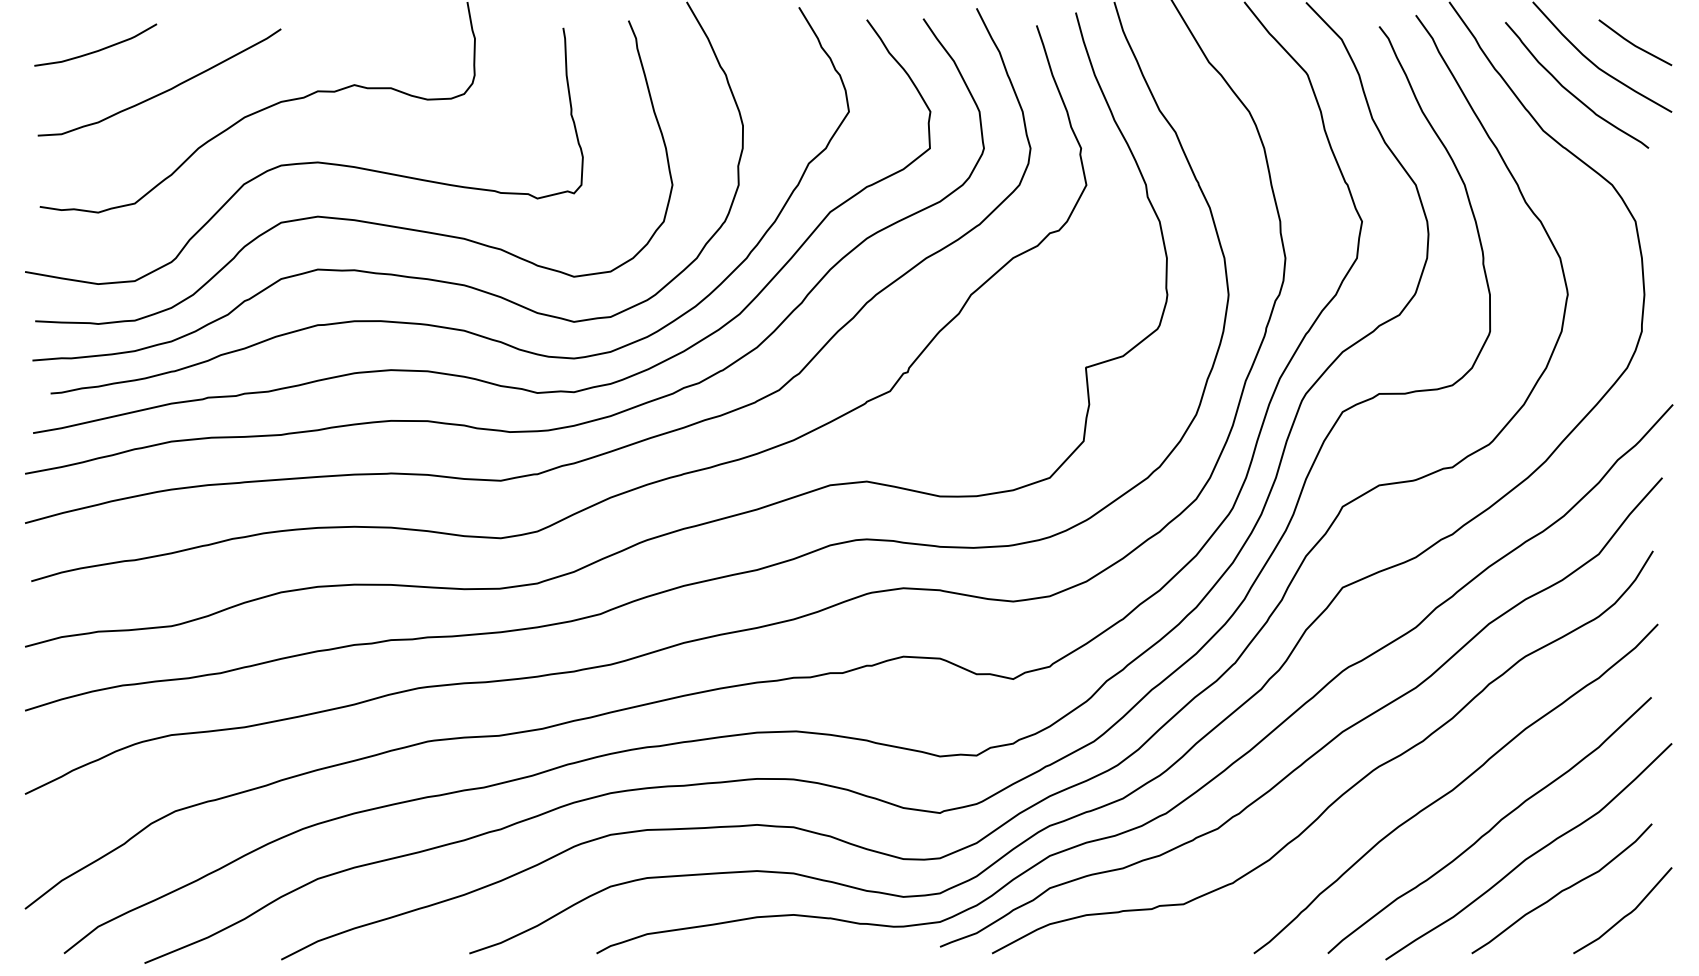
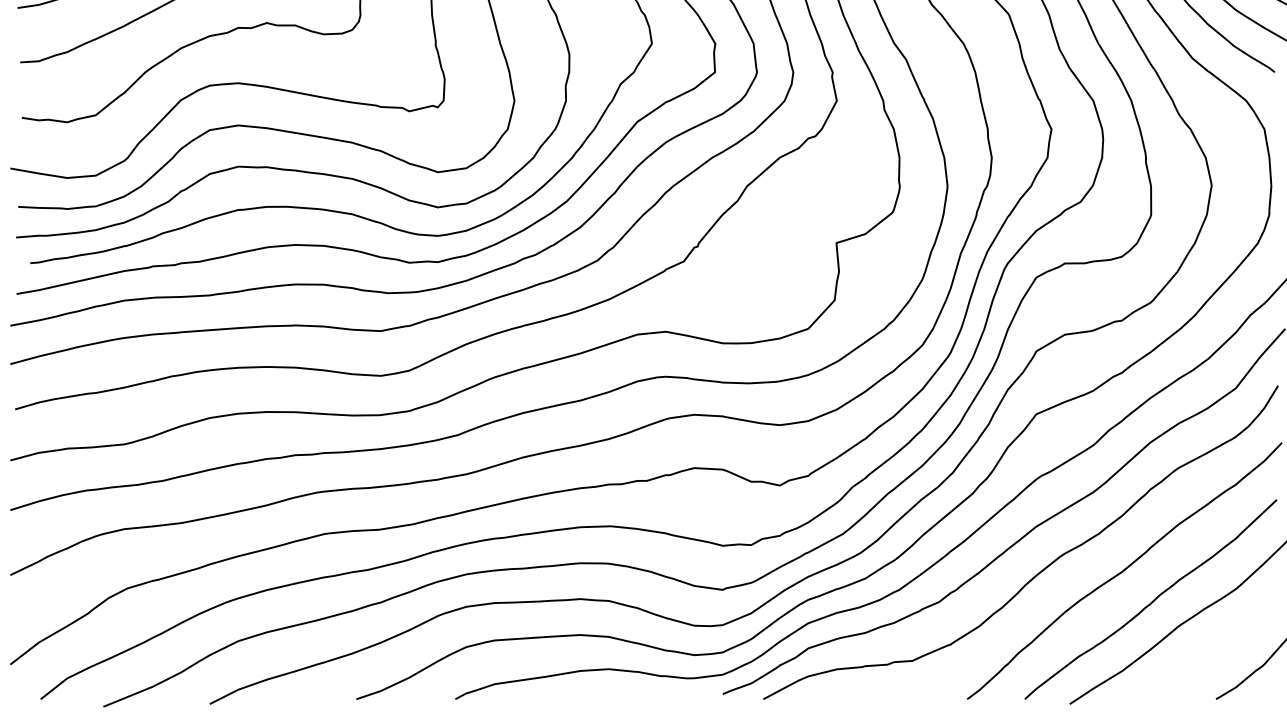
curve: (1562, 889) -> (1207, 649), removed

